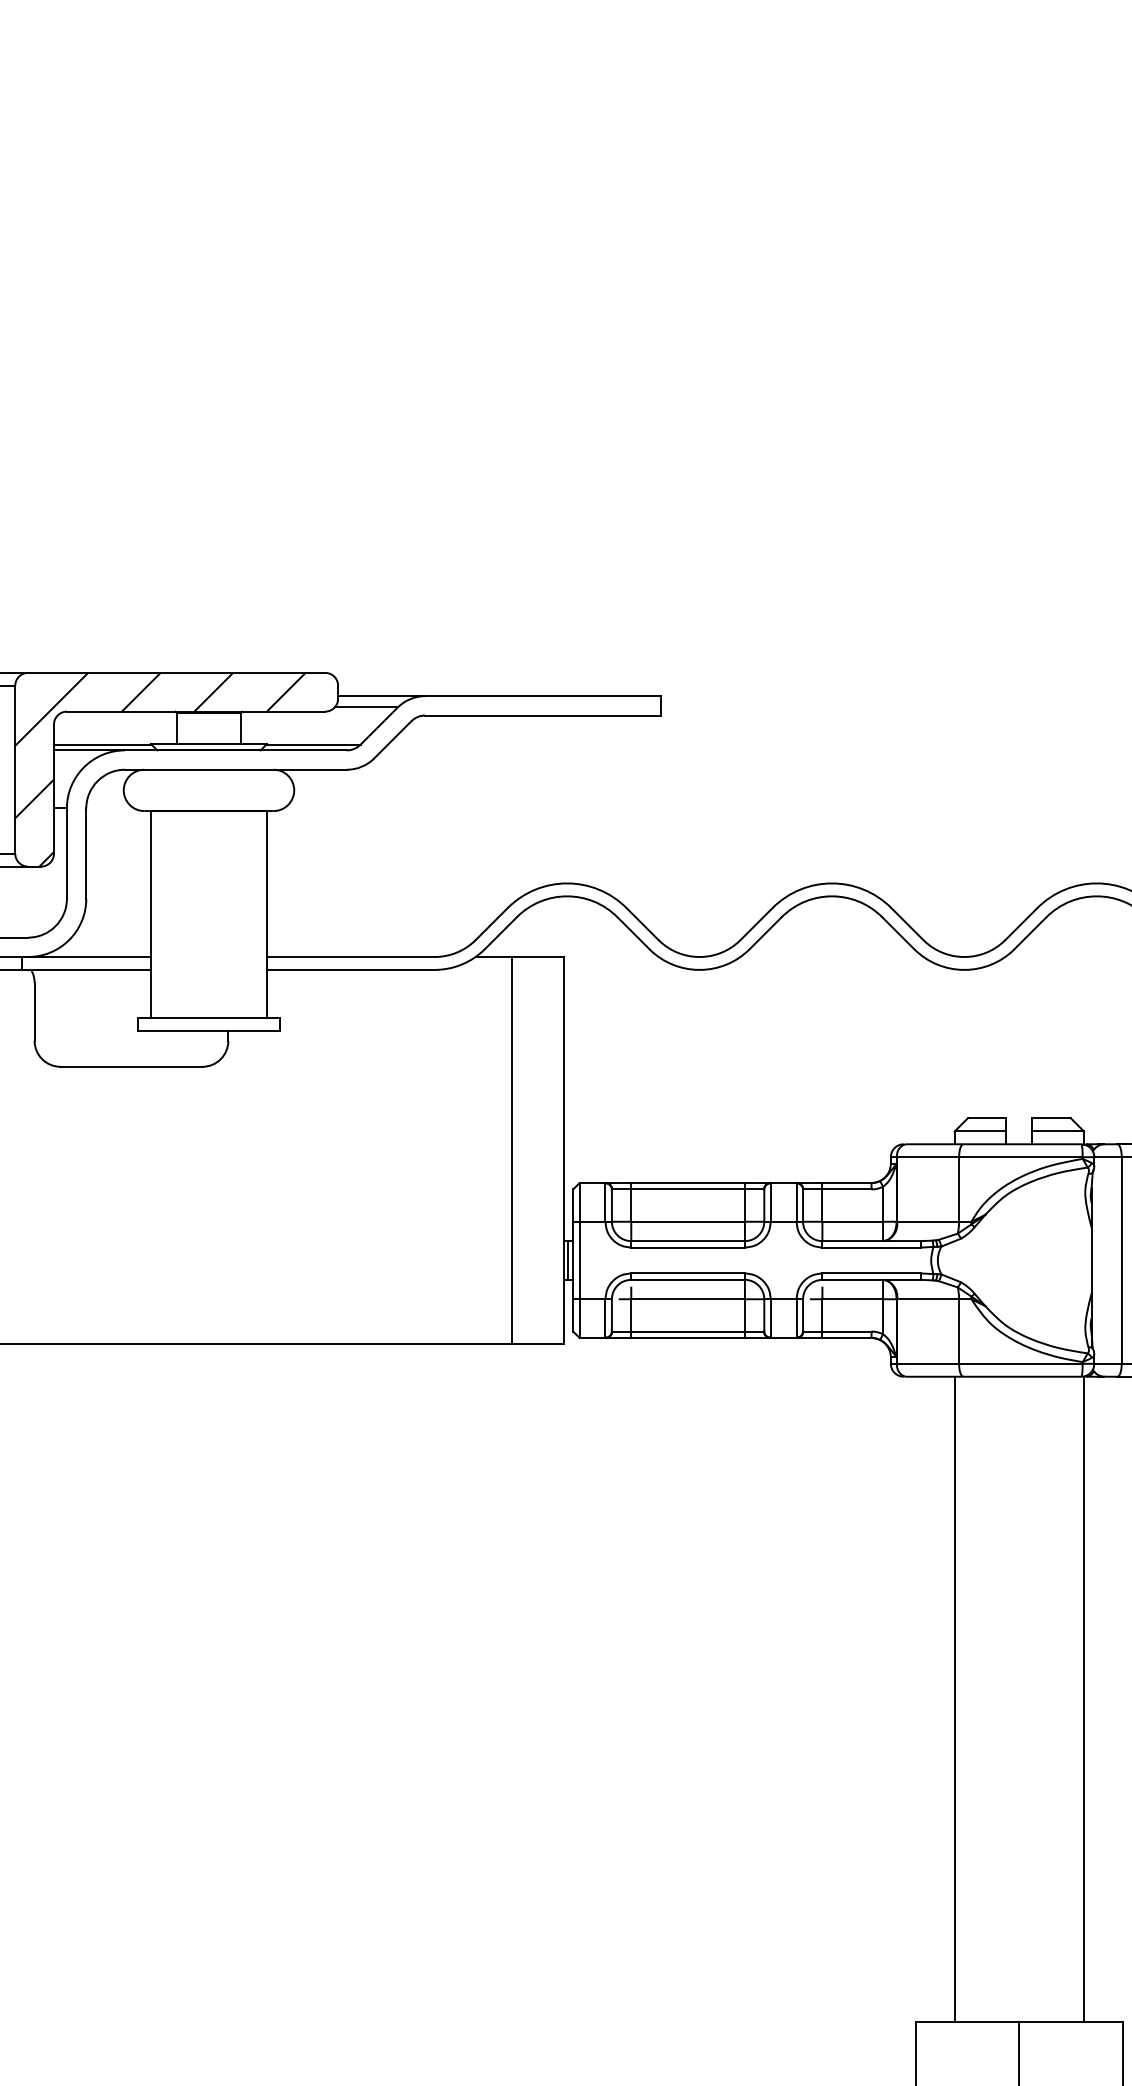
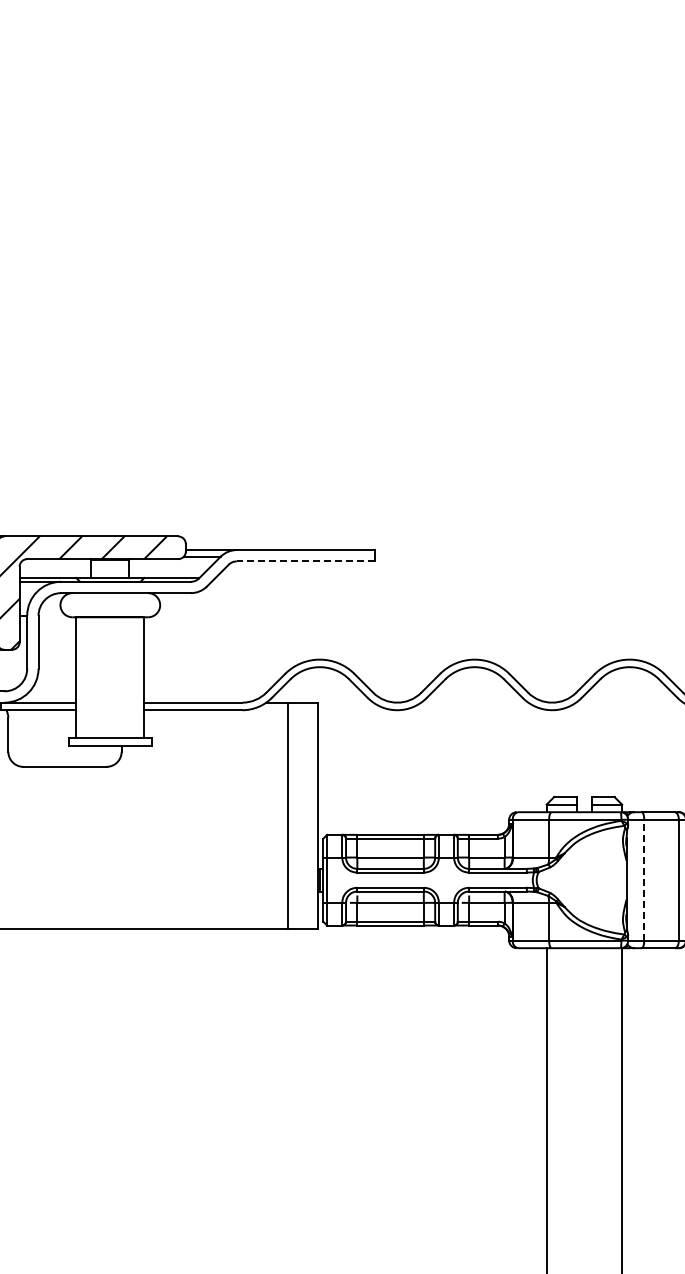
line: (542, 715) -> (305, 561), solid -> dashed
line: (1122, 1259) -> (644, 879), solid -> dashed

